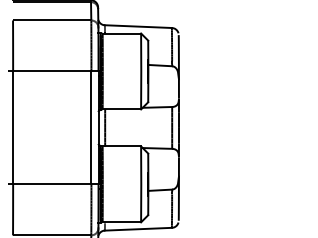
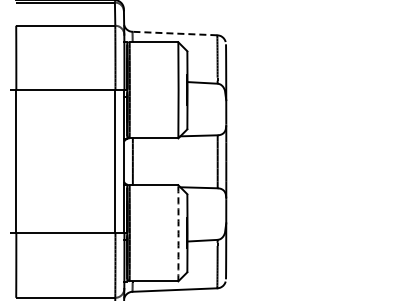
line: (138, 26) -> (174, 33), solid -> dashed
arc: (141, 184) -> (178, 233), solid -> dashed

